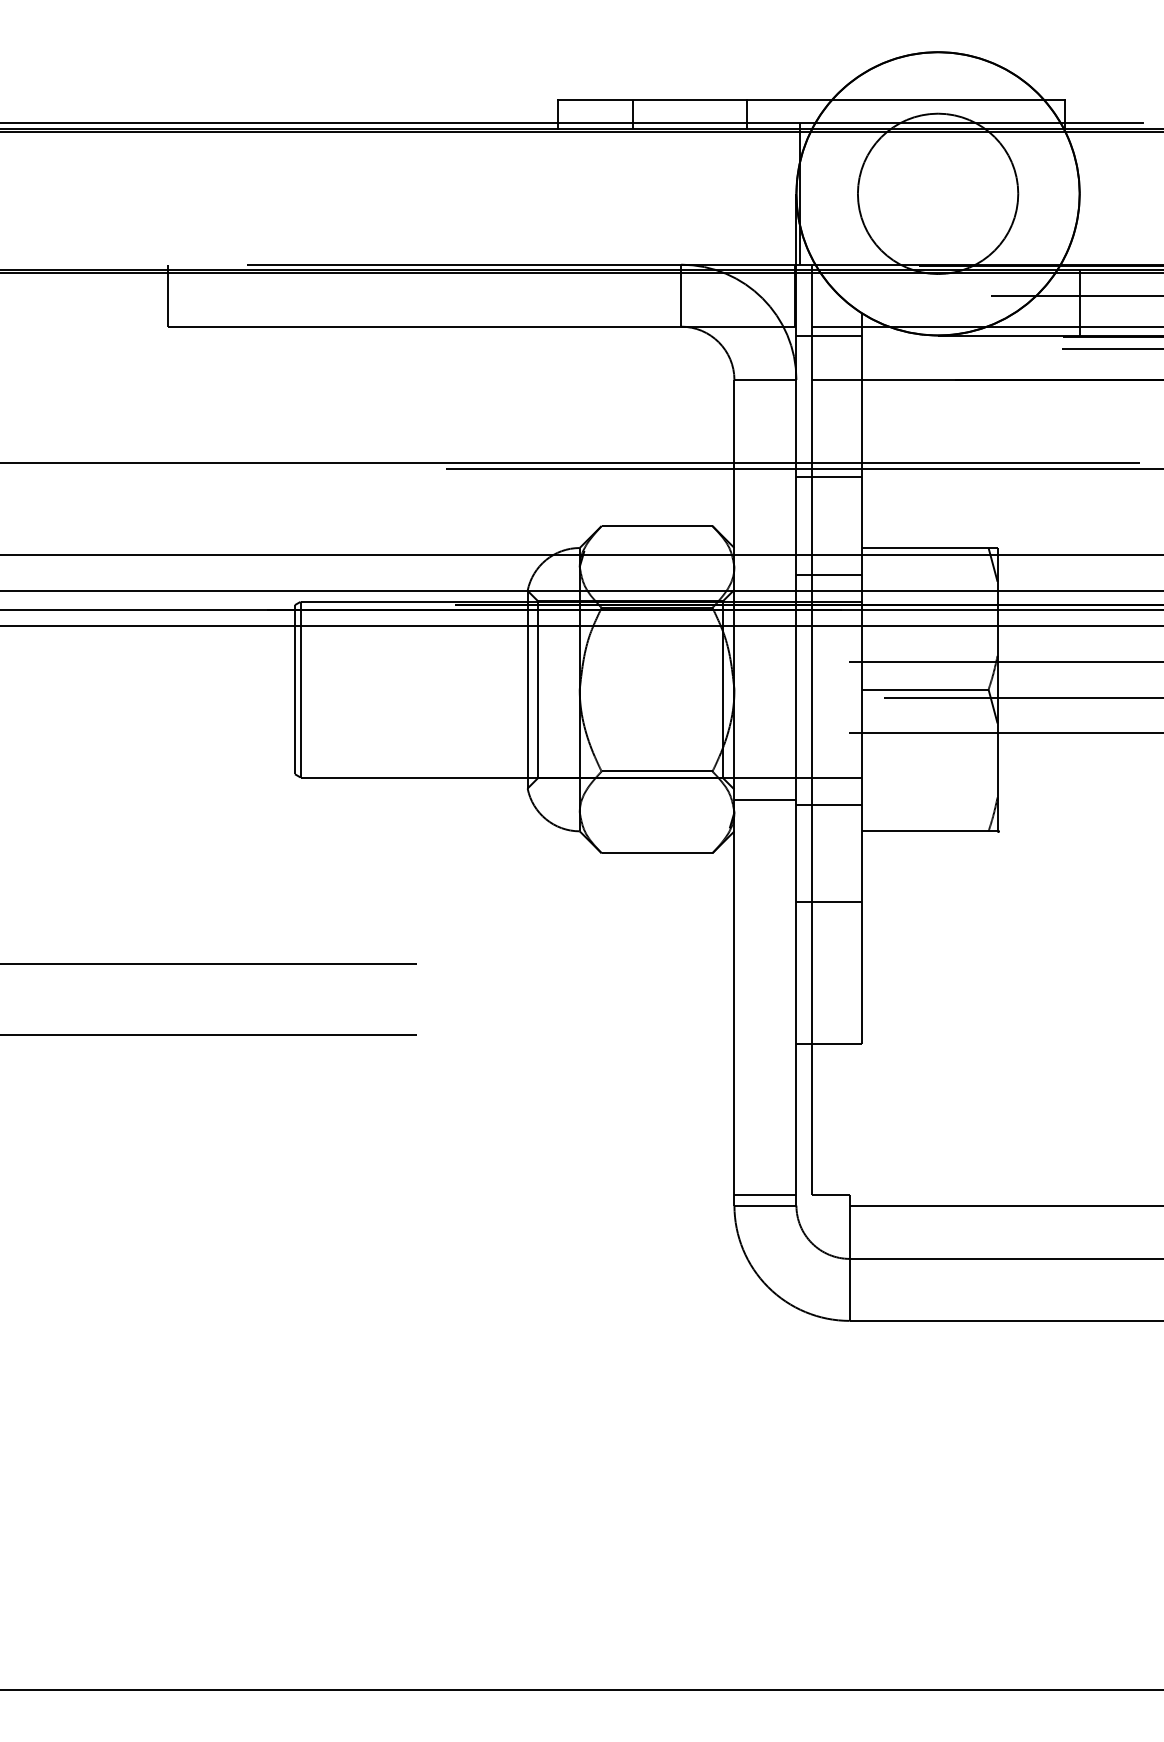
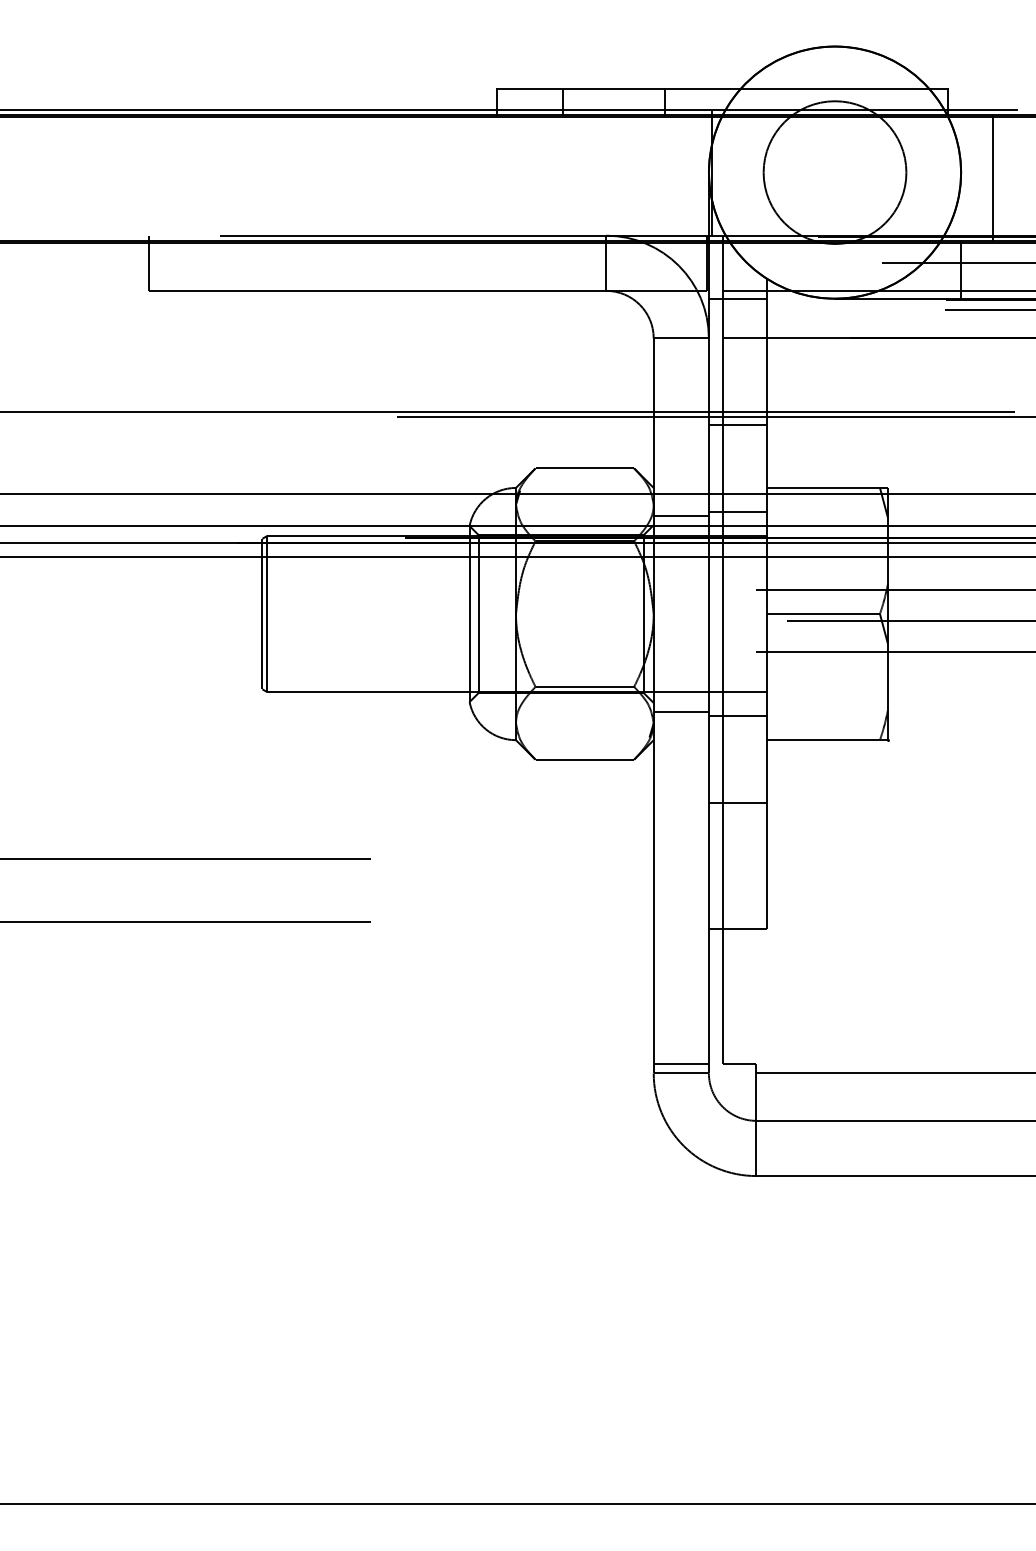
line: (1114, 199) -> (992, 177), added
line: (764, 578) -> (680, 515), added

